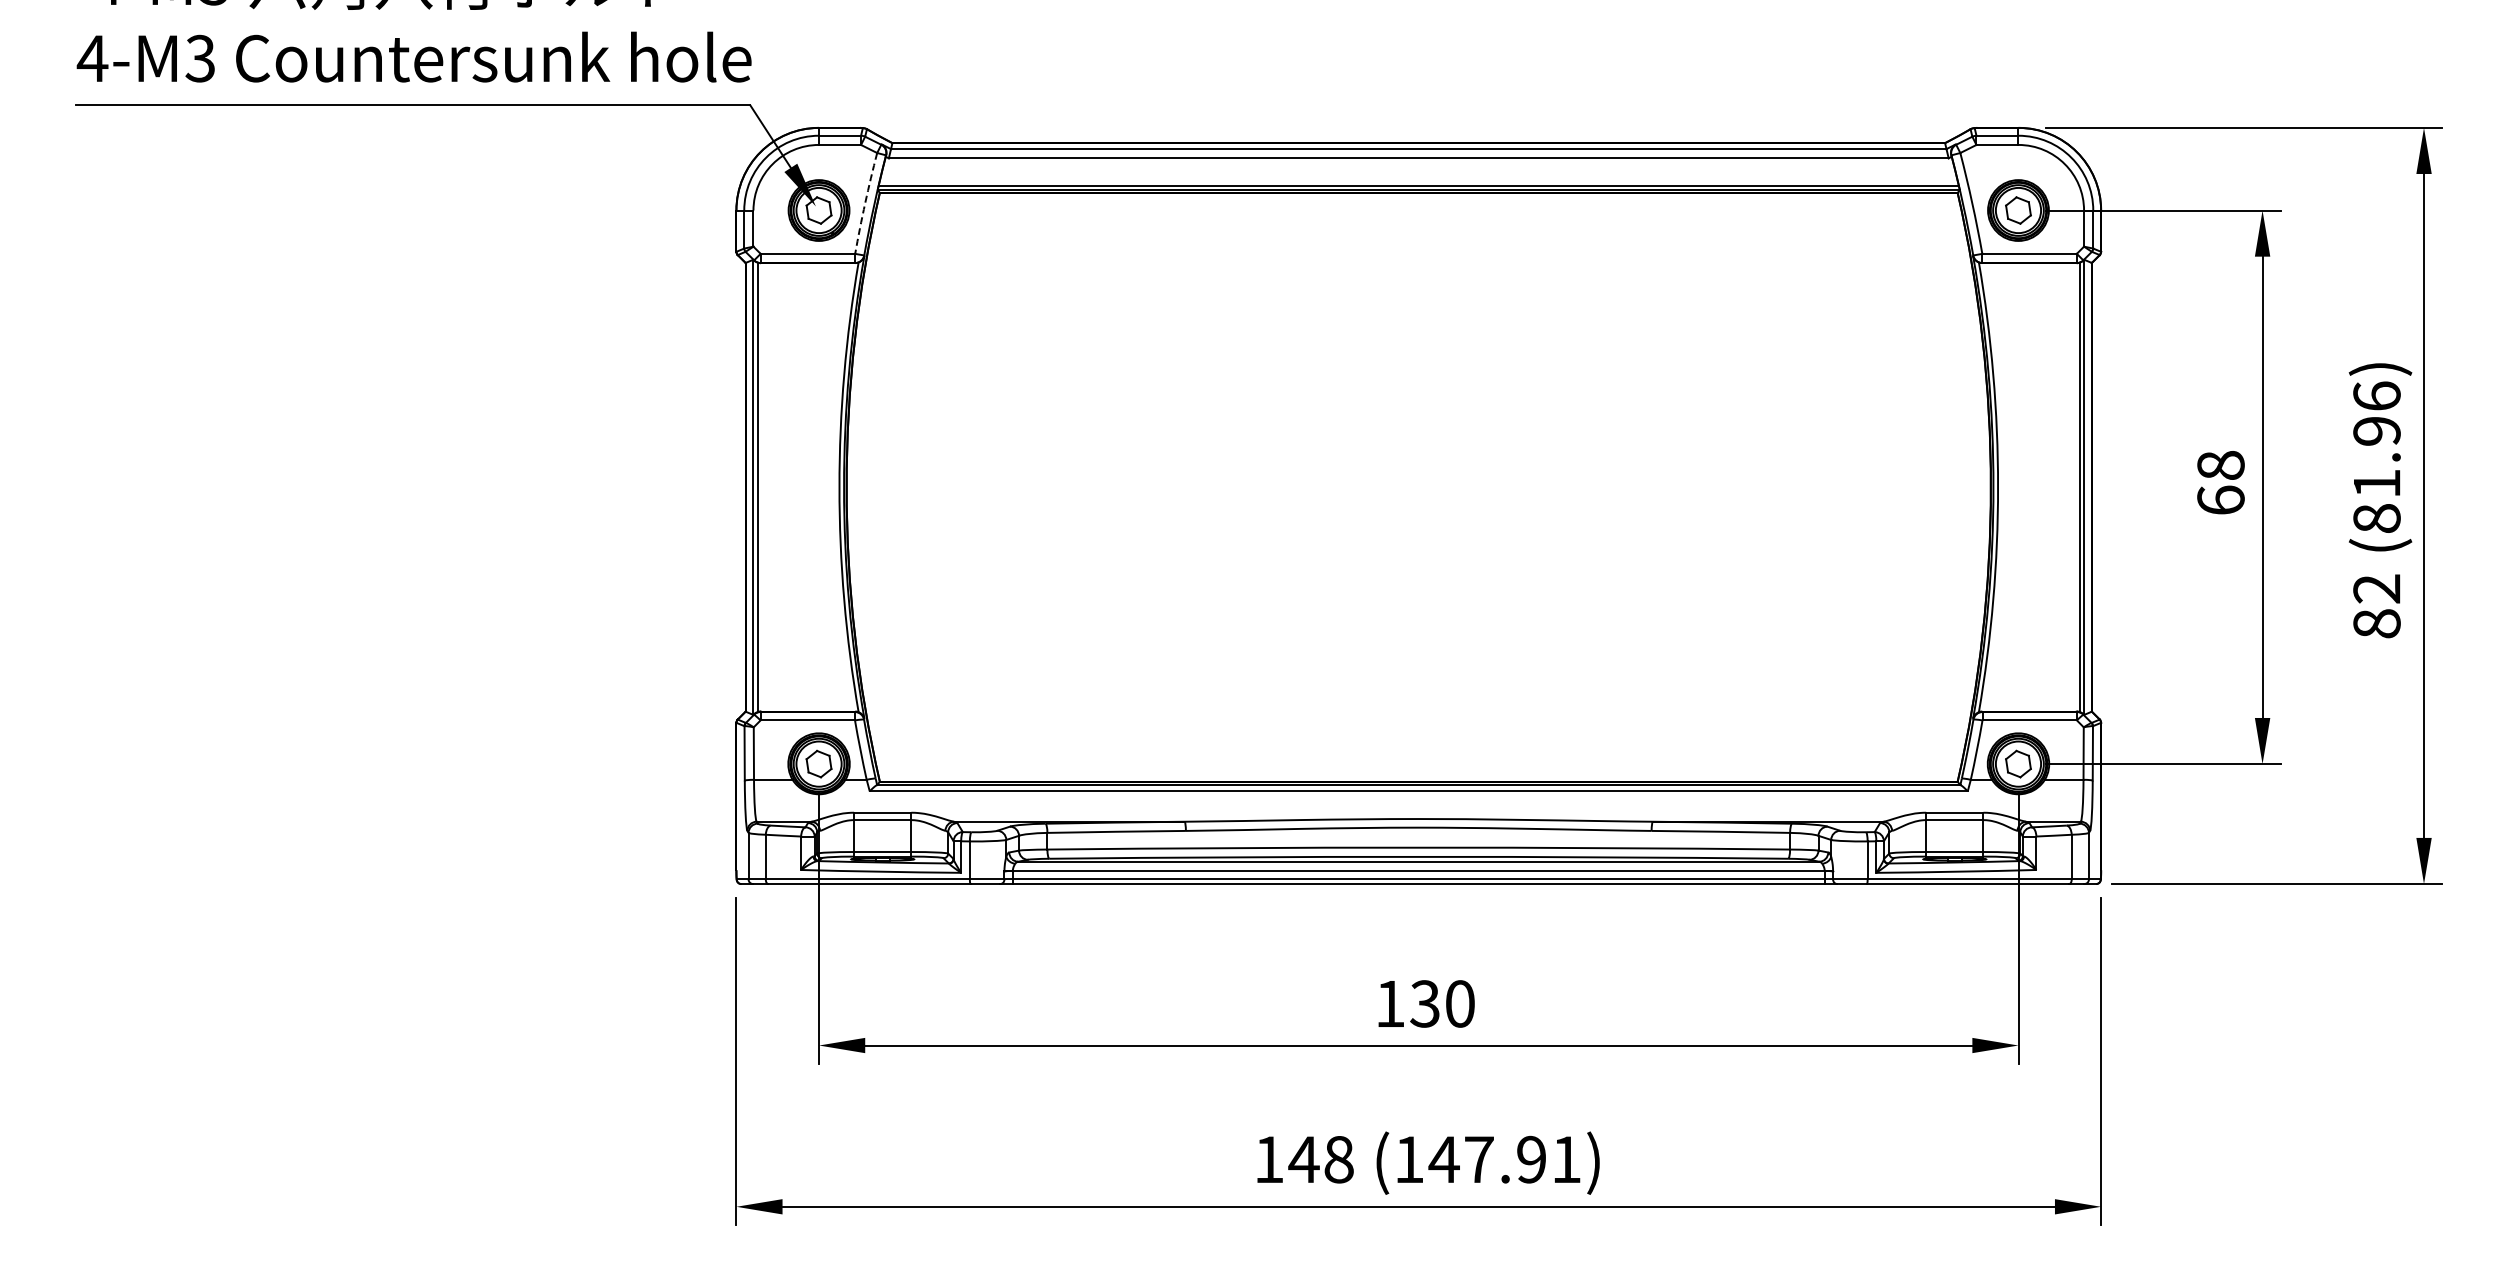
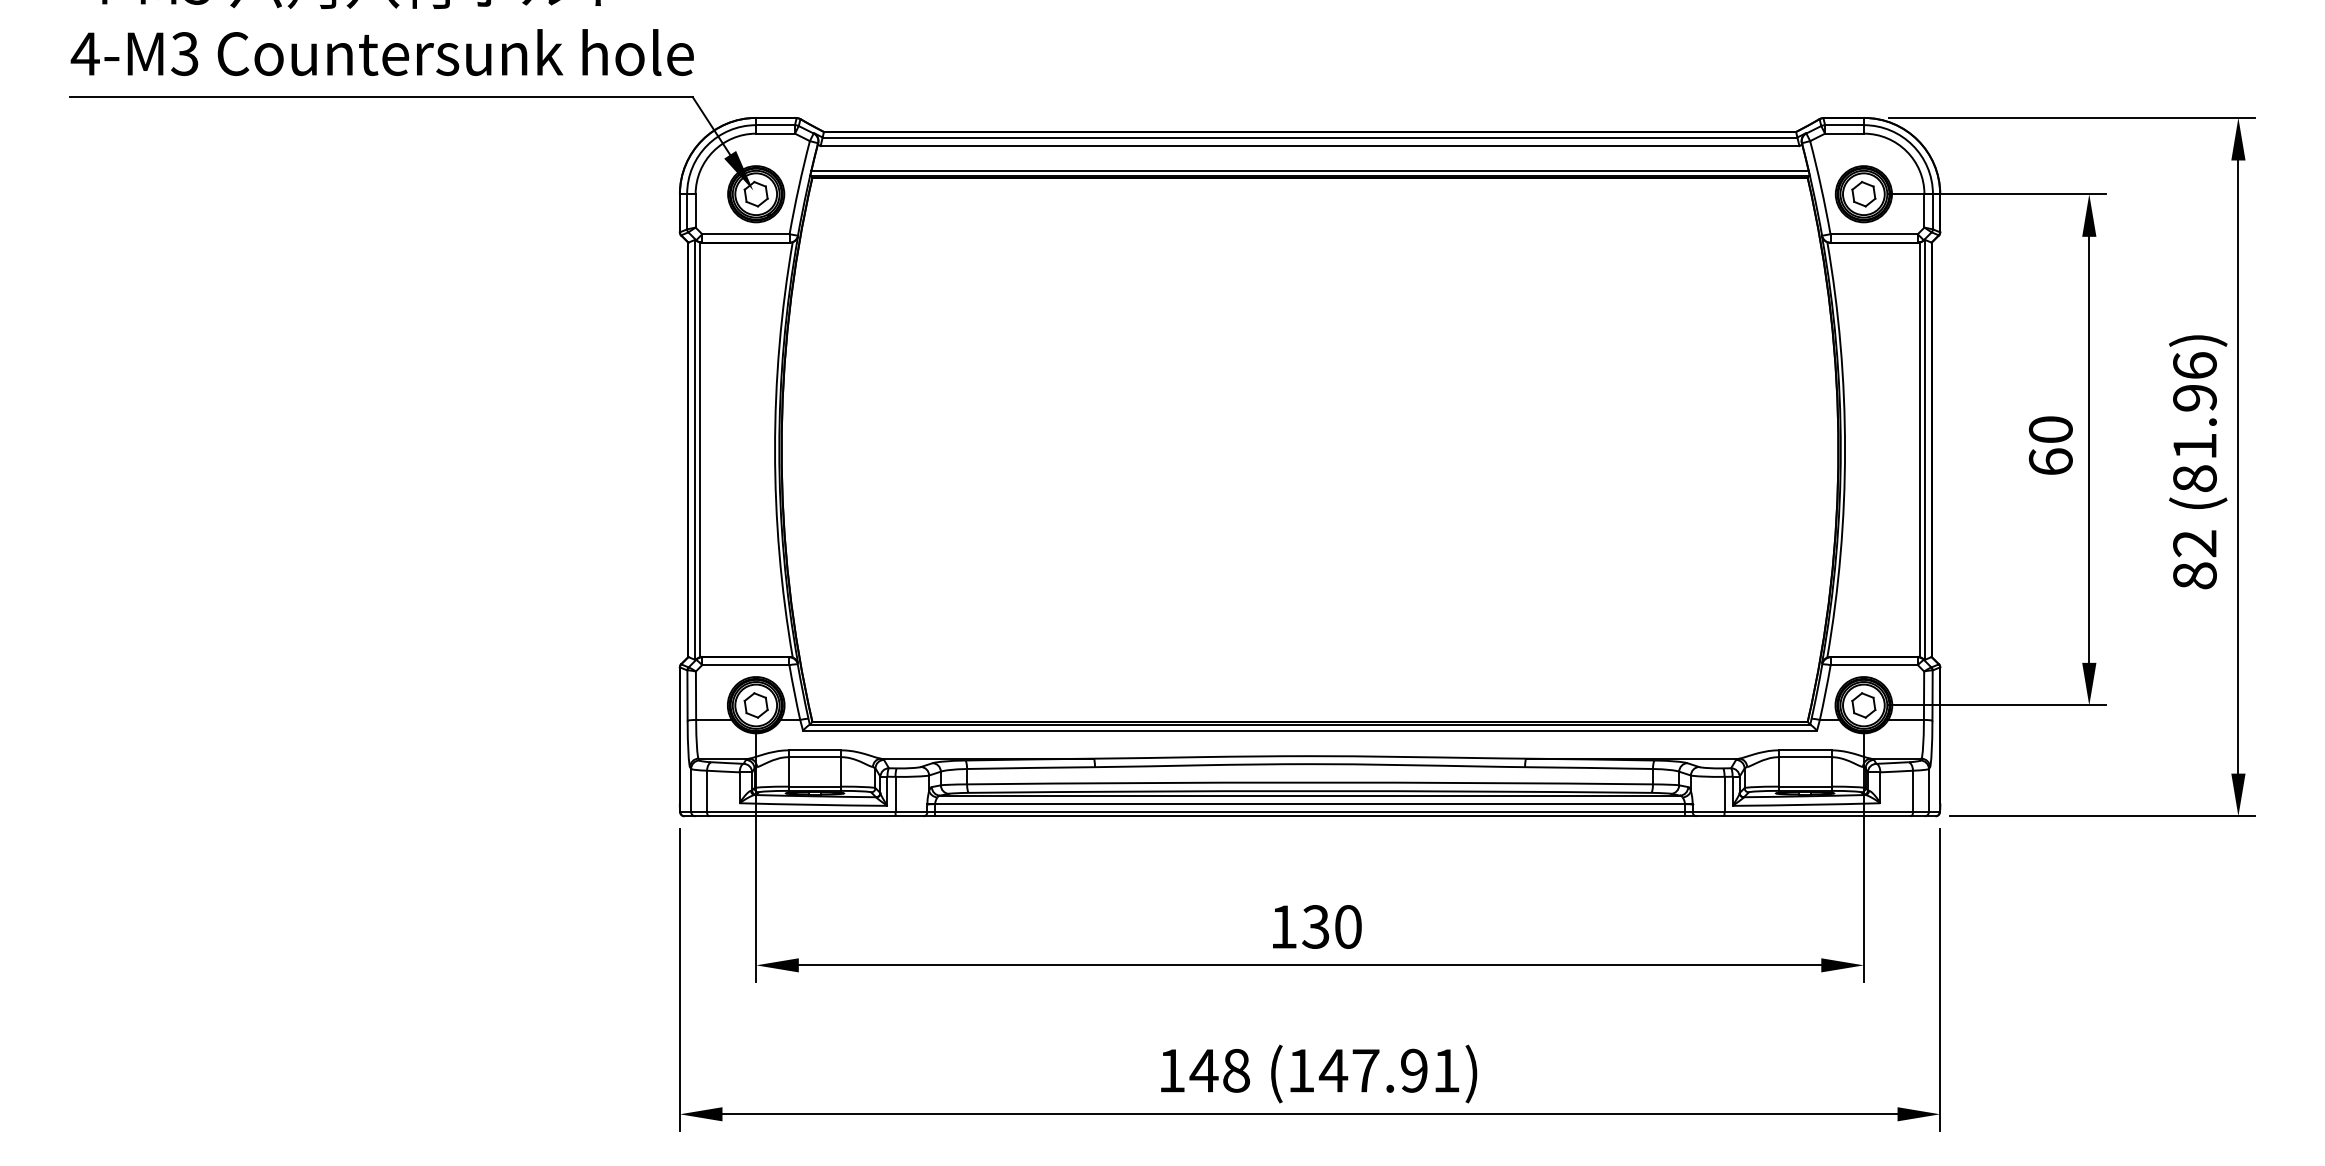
arc: (865, 203) -> (799, 187), dashed -> solid
text: (2220, 465) -> (2050, 429), 68 -> 60

